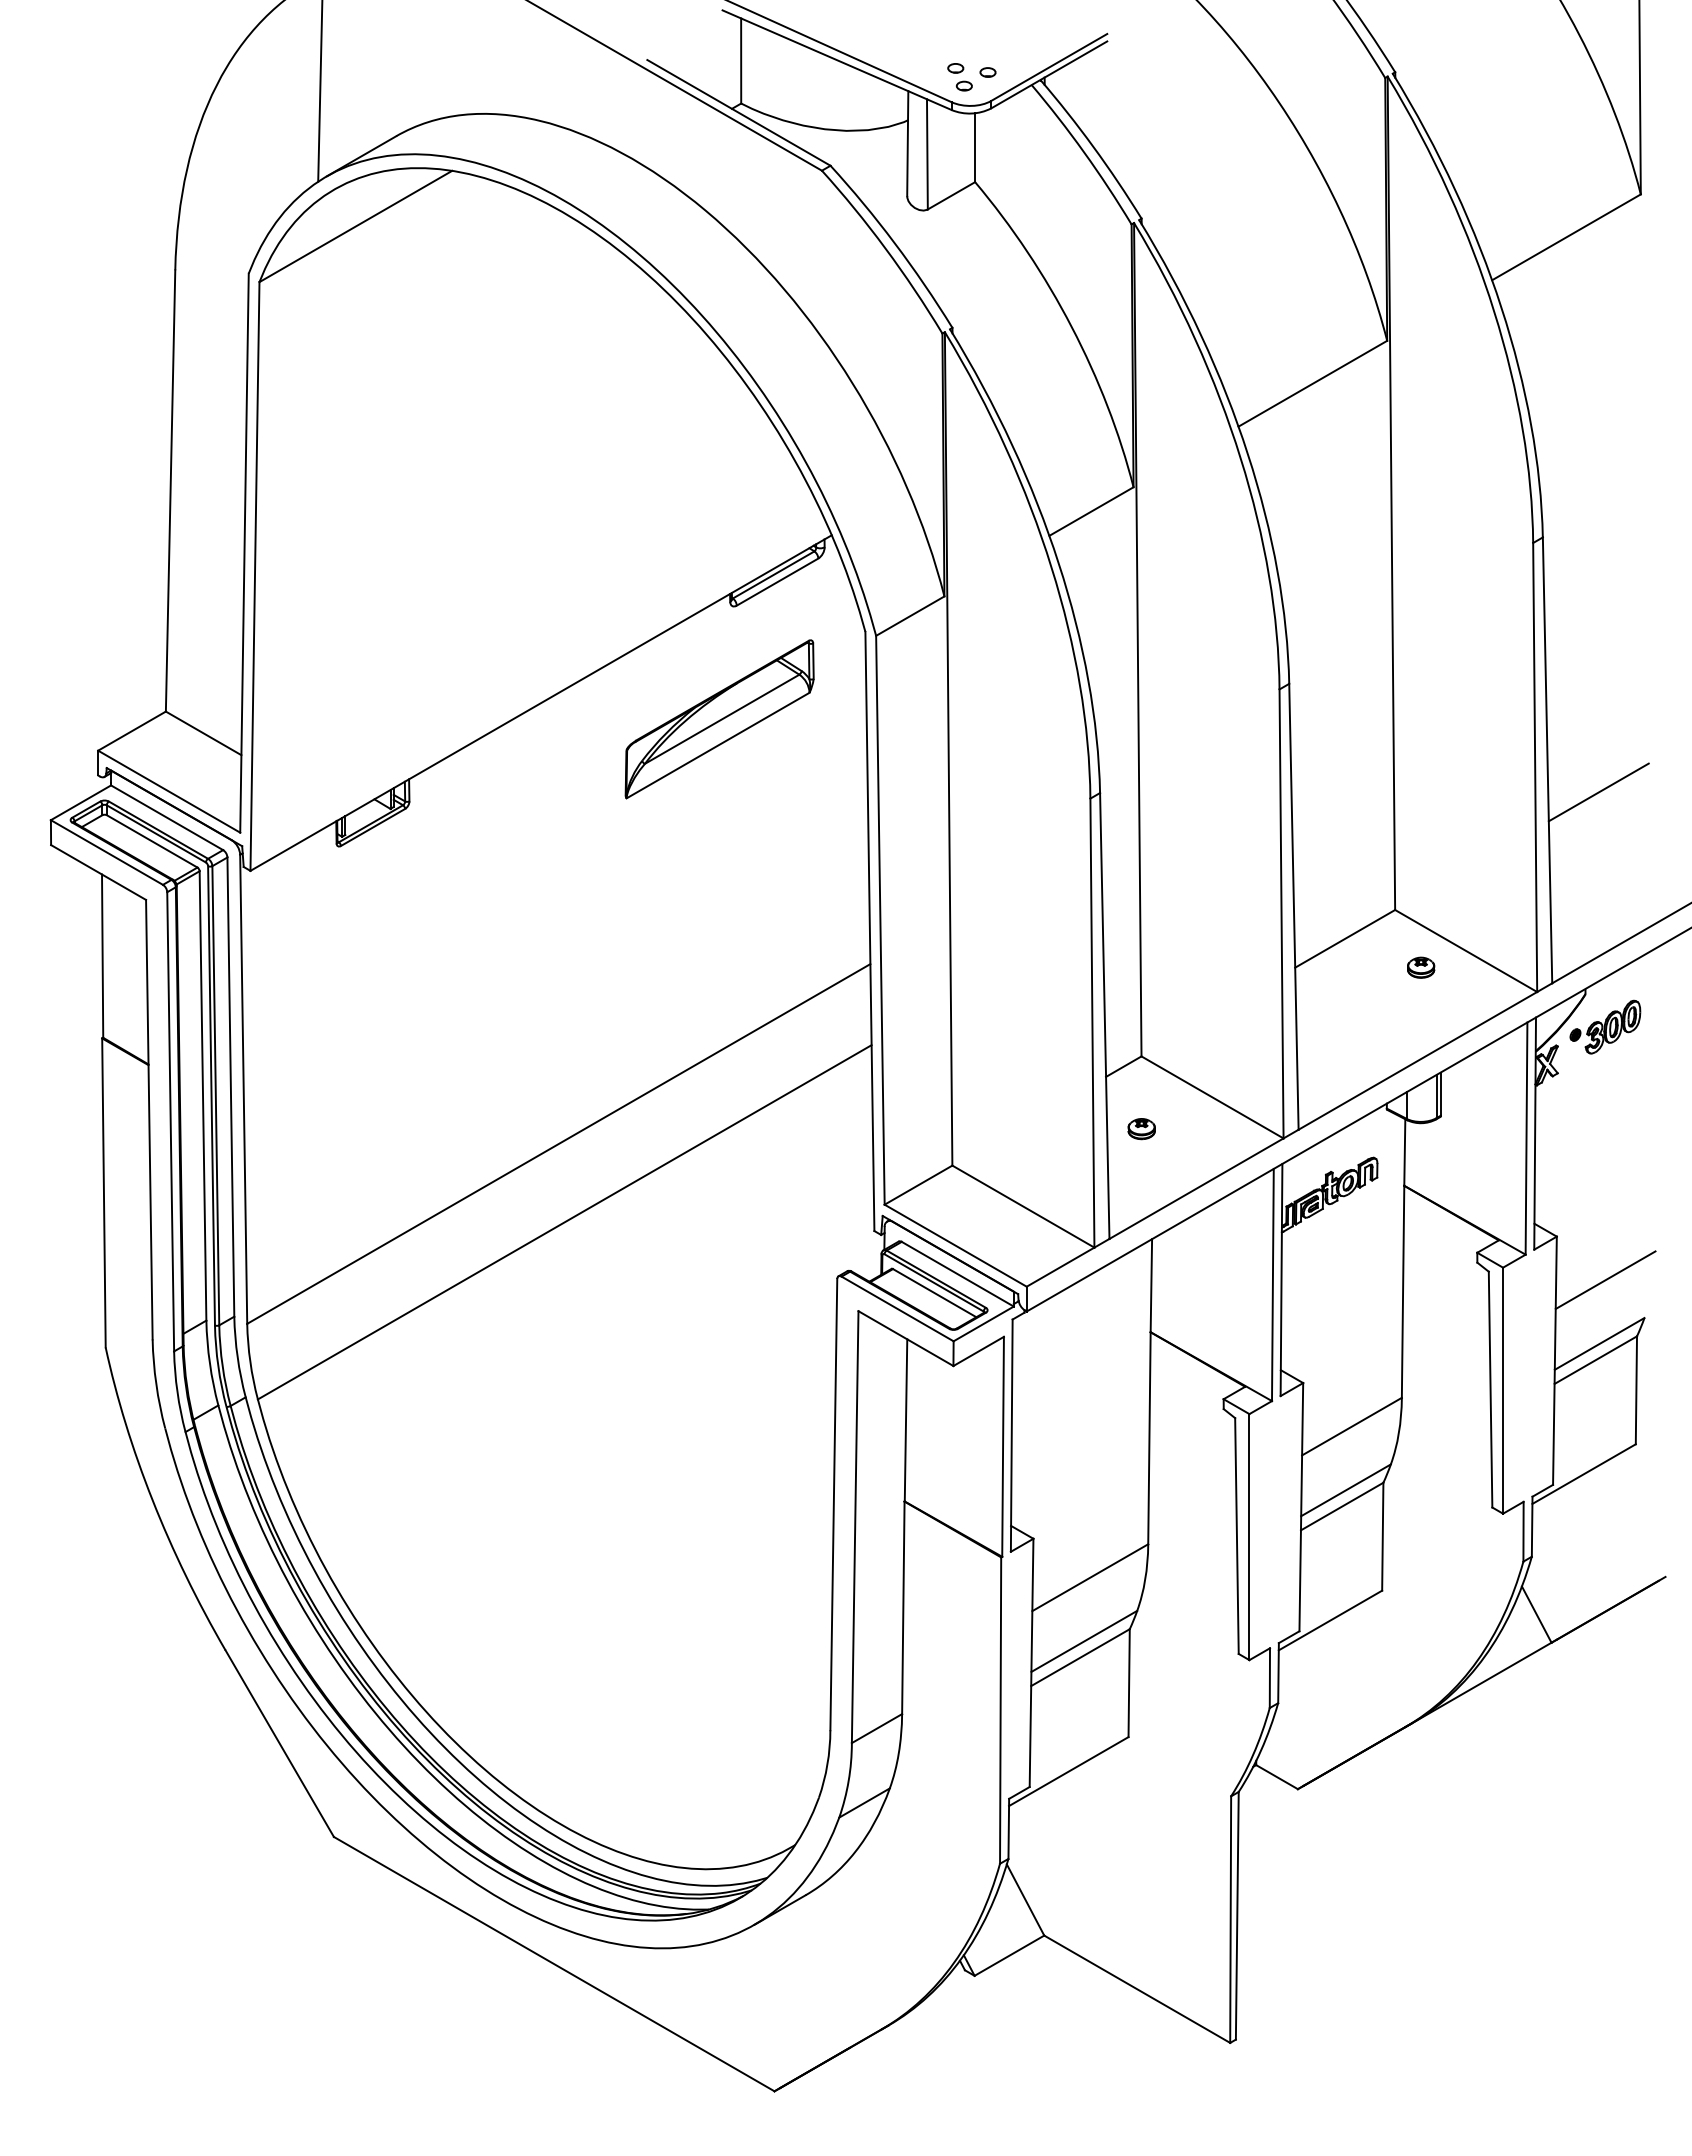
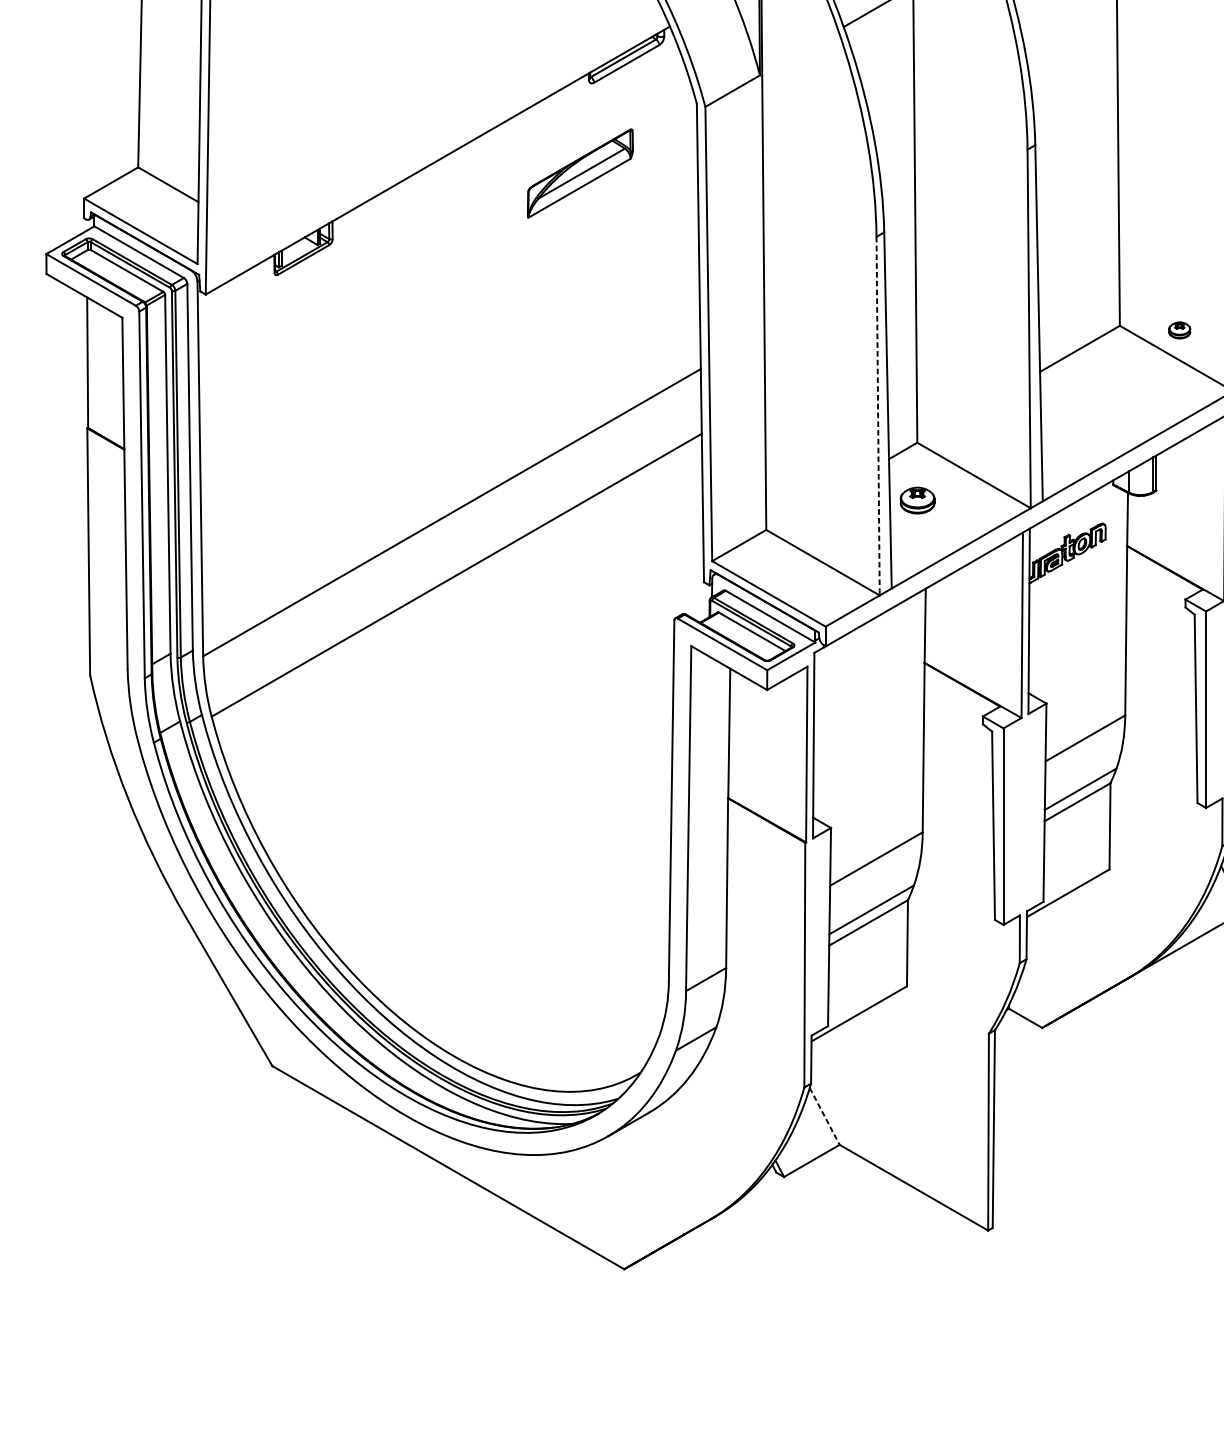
part: (719, 719) -> (580, 173), size x0.7
part: (1421, 967) -> (1180, 330), moved
line: (1092, 1023) -> (878, 416), solid -> dashed
part: (1141, 1129) -> (917, 501), size x1.6
line: (1025, 1900) -> (824, 1116), solid -> dashed

